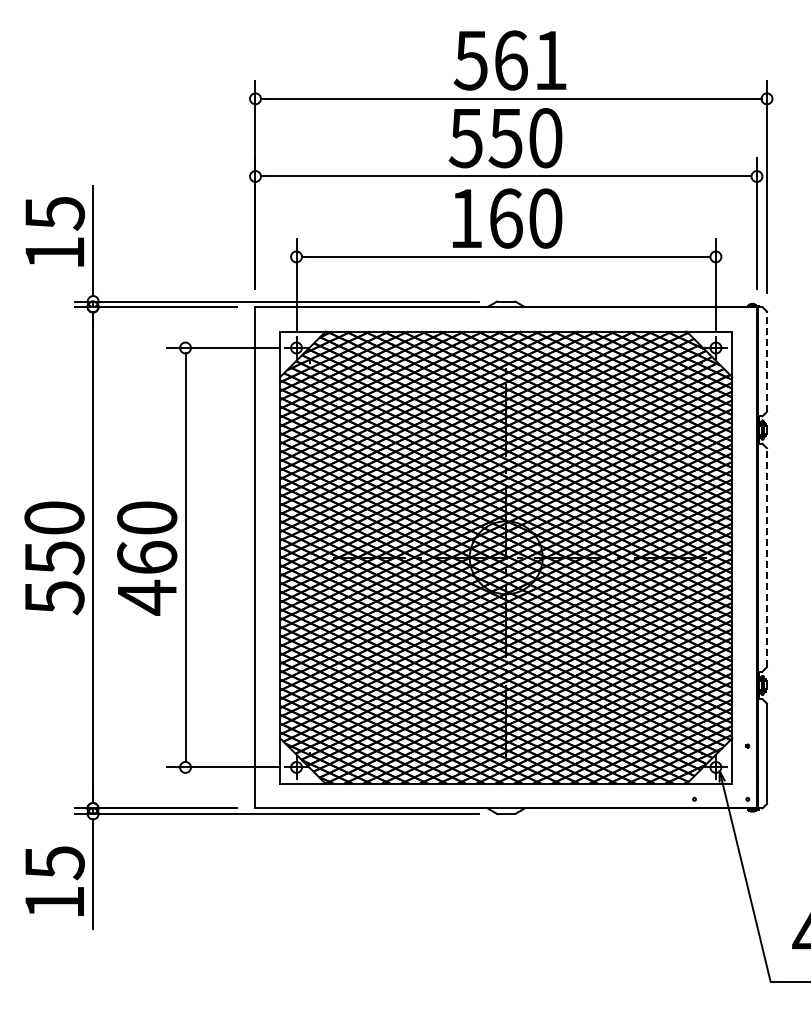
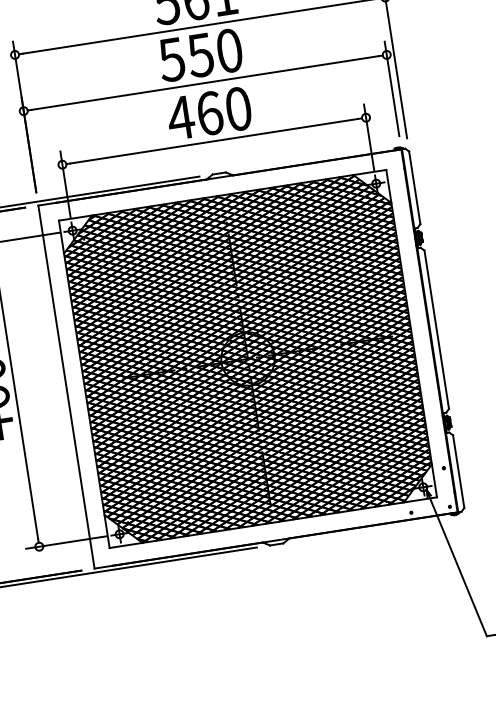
text: (466, 218) -> (181, 117), 160 -> 460
line: (766, 361) -> (414, 187), dashed -> solid
line: (766, 557) -> (436, 329), dashed -> solid

